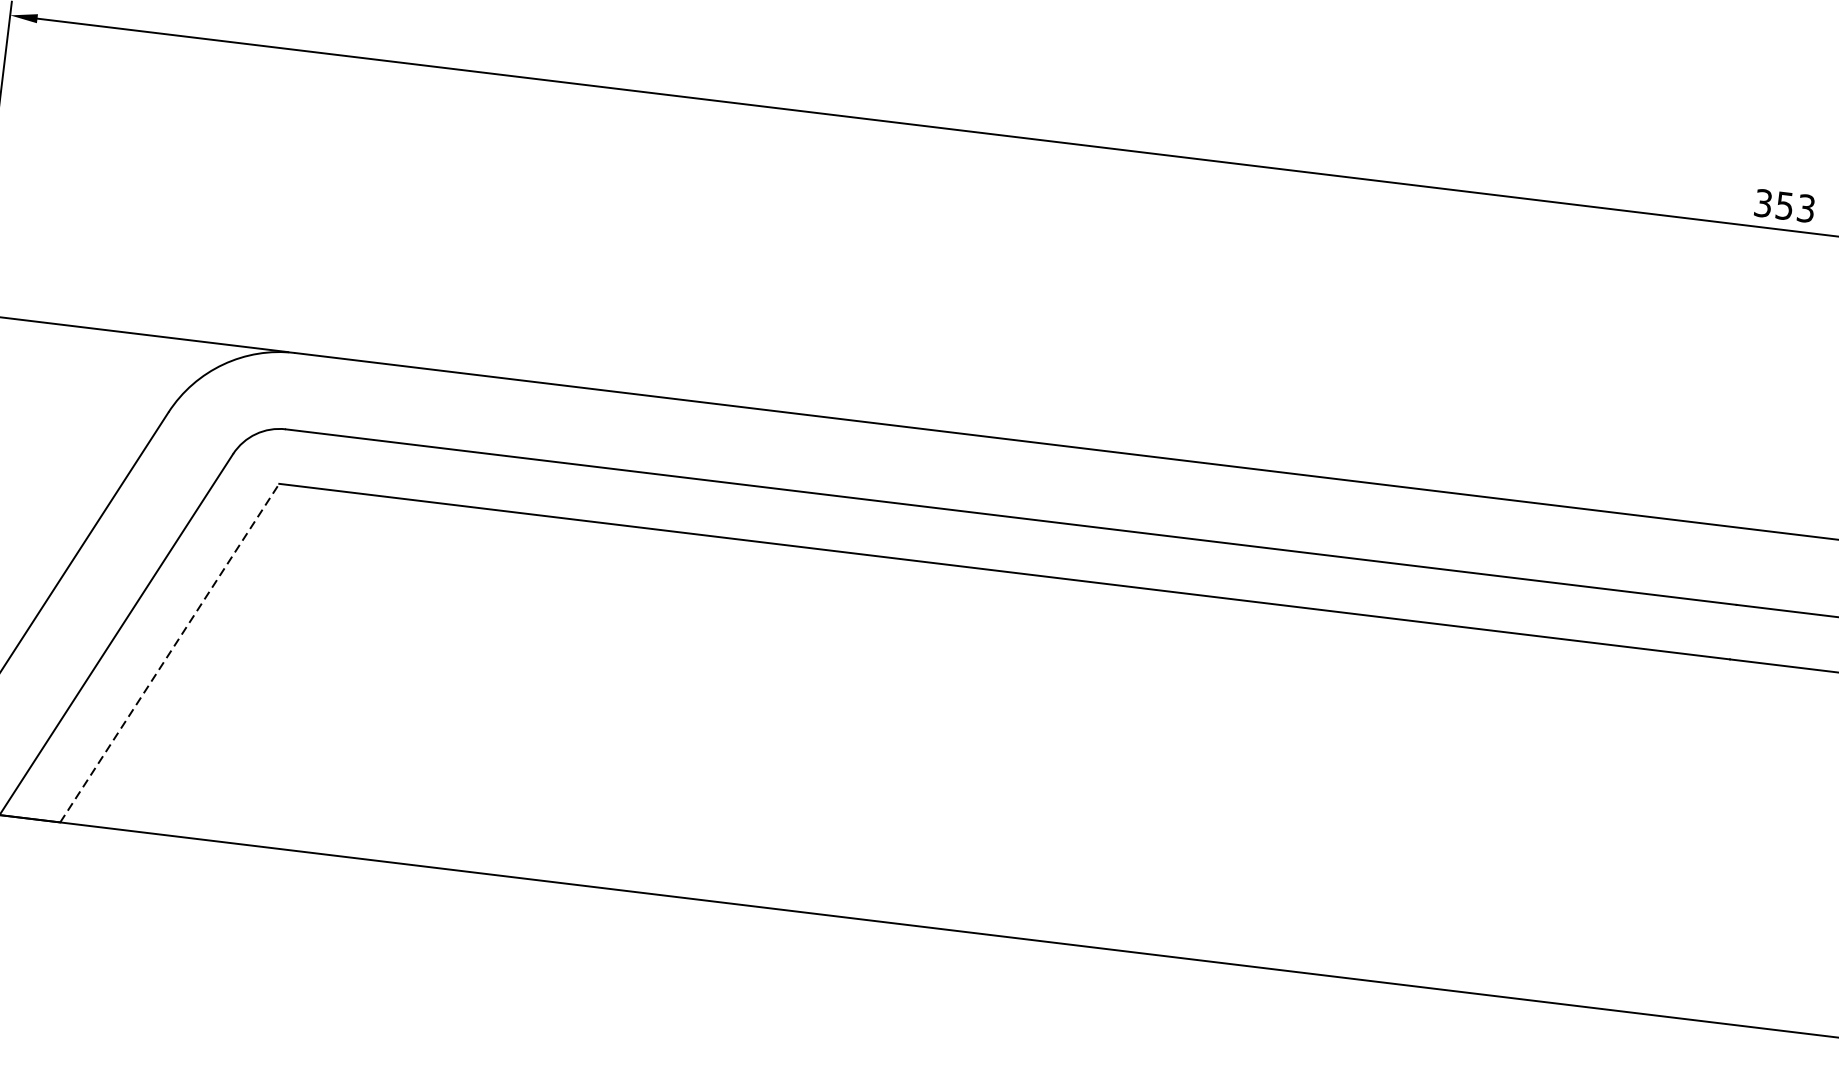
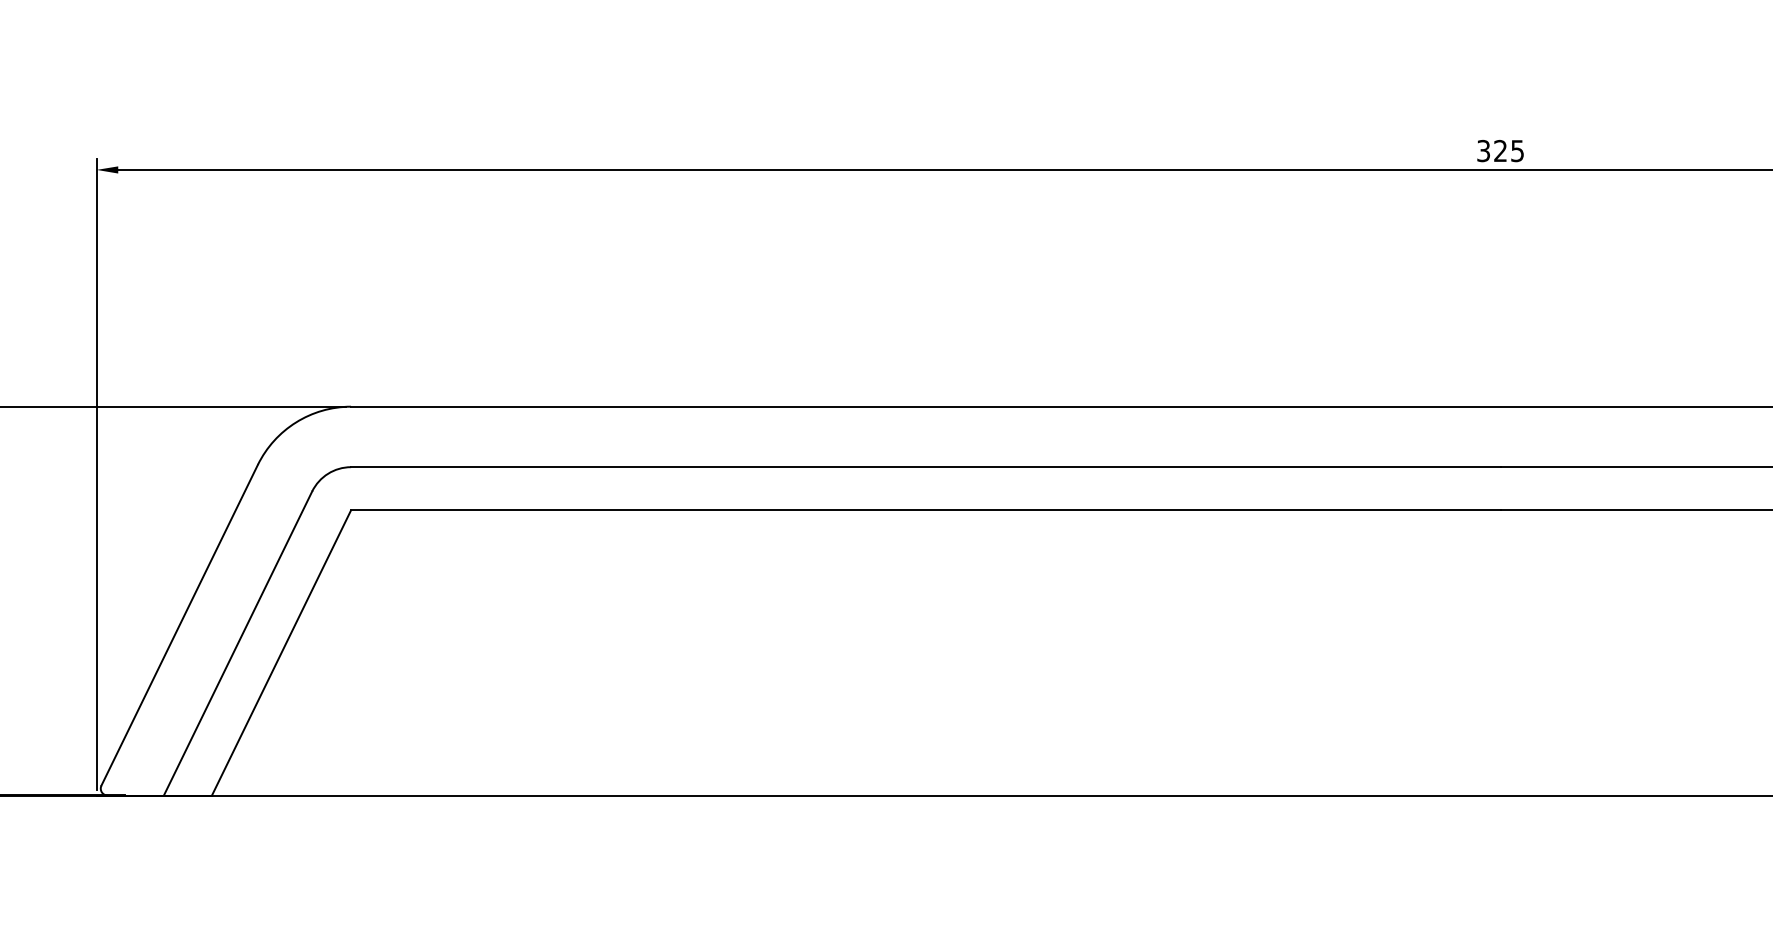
text: (1794, 206) -> (1508, 150), 353 -> 325
line: (169, 652) -> (281, 652), dashed -> solid

